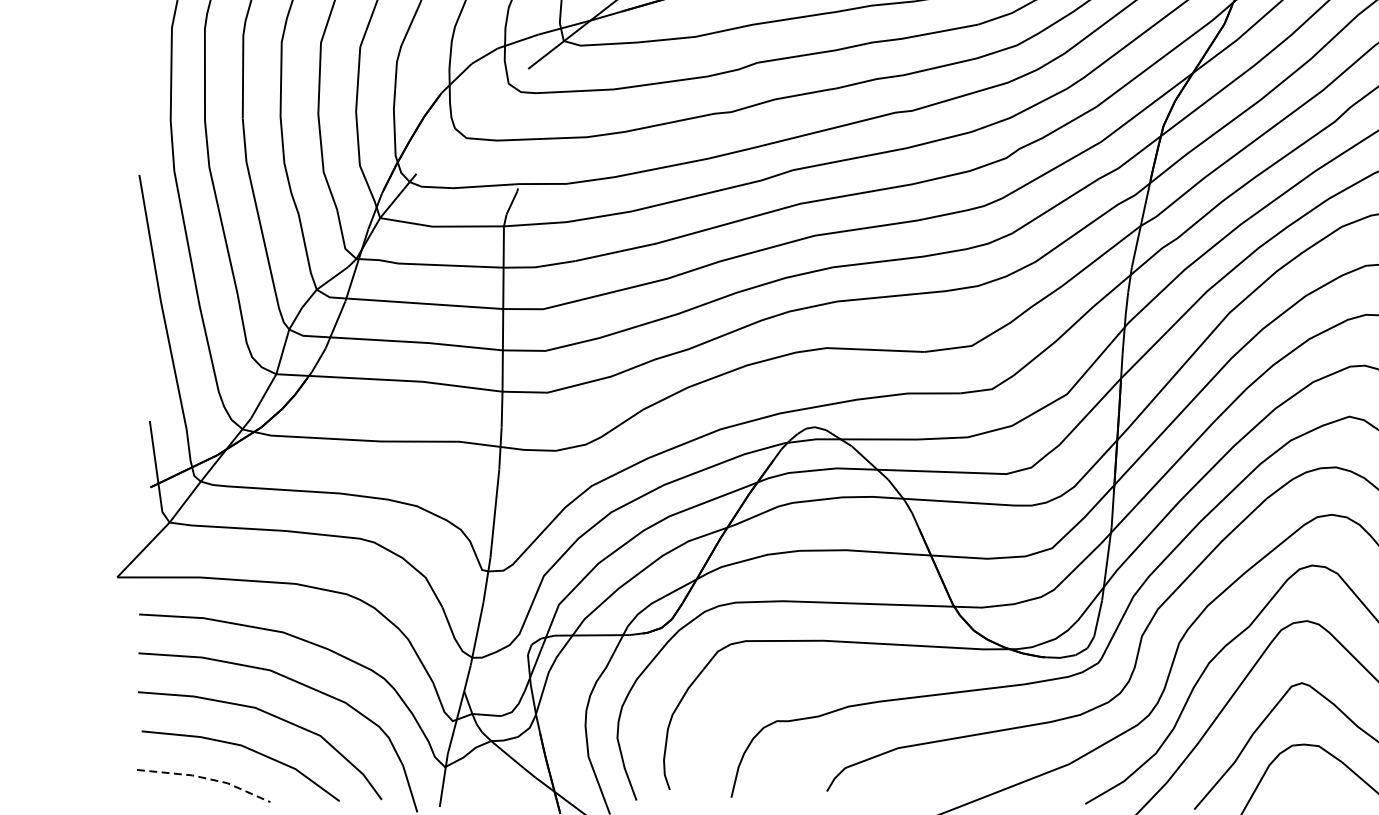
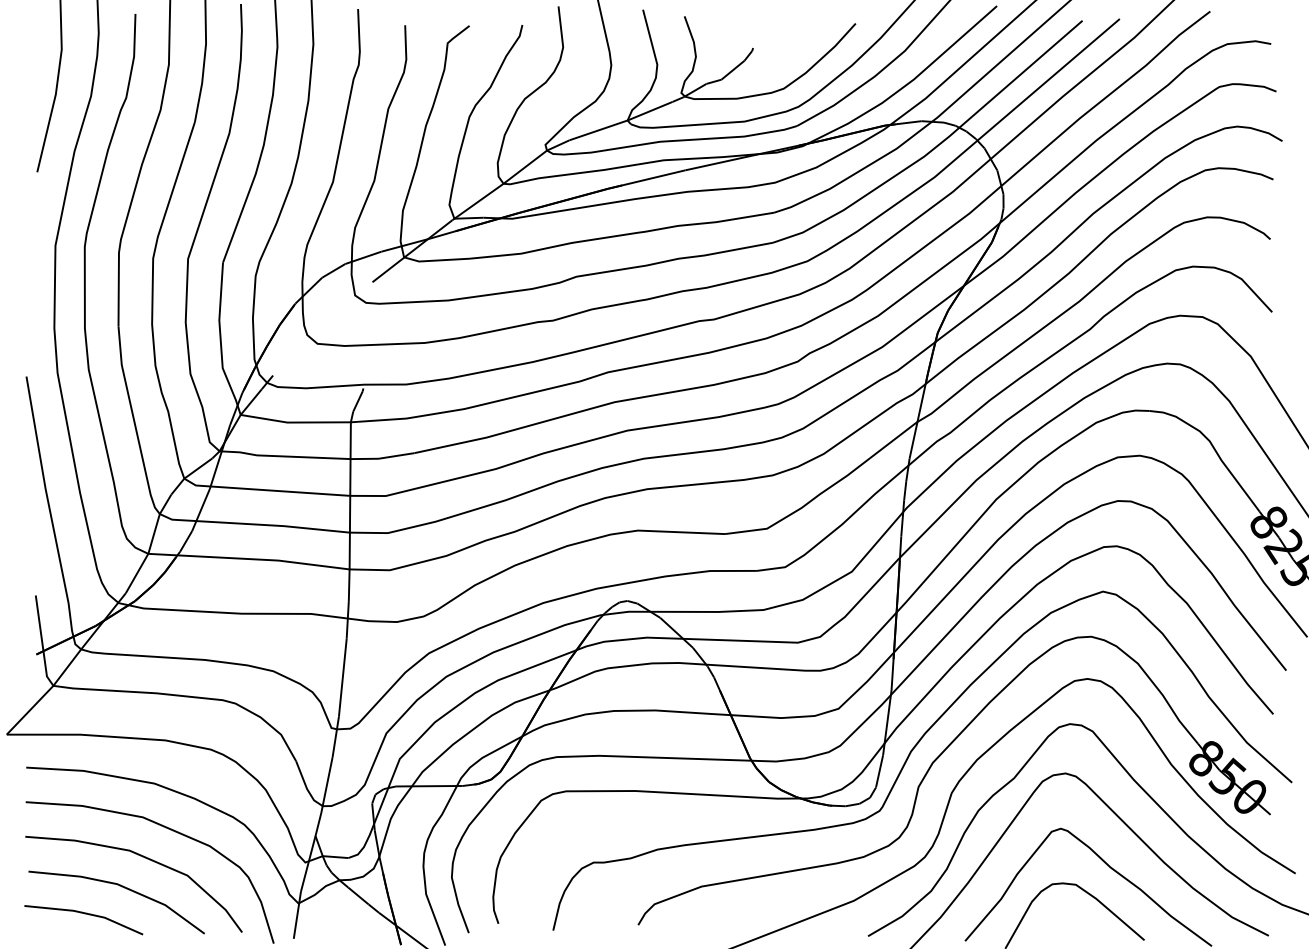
line: (205, 778) -> (85, 913), dashed -> solid

